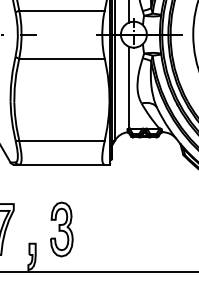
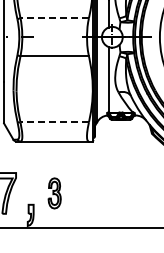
line: (61, 11) -> (54, 18), solid -> dashed
line: (61, 141) -> (54, 122), solid -> dashed
part: (61, 229) -> (54, 193), size x0.7

